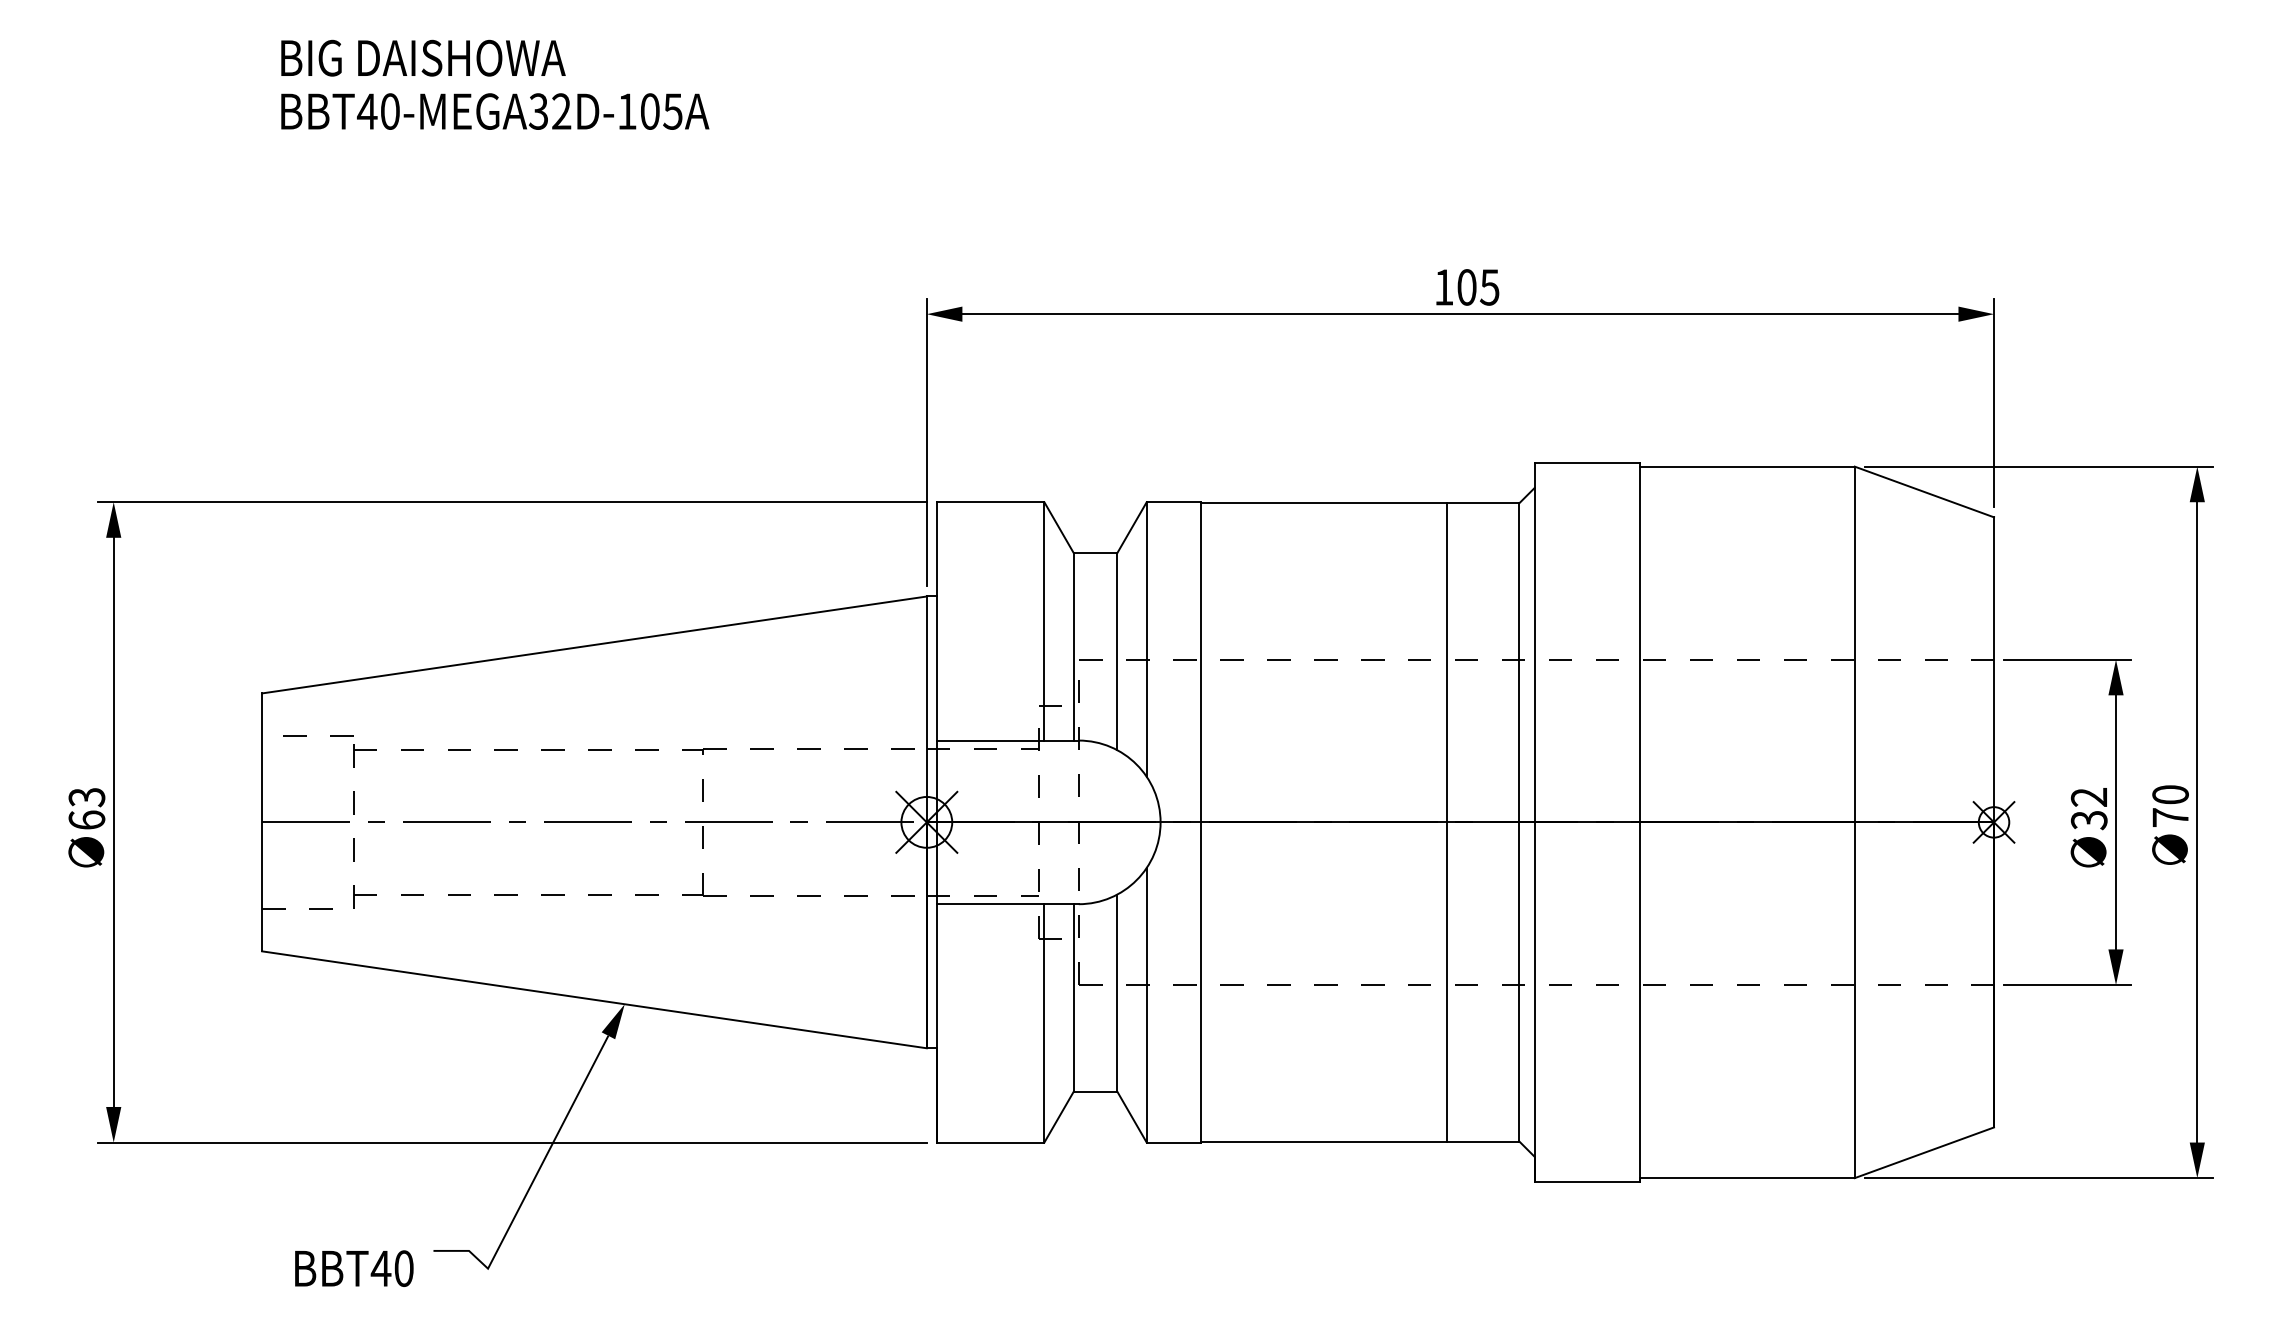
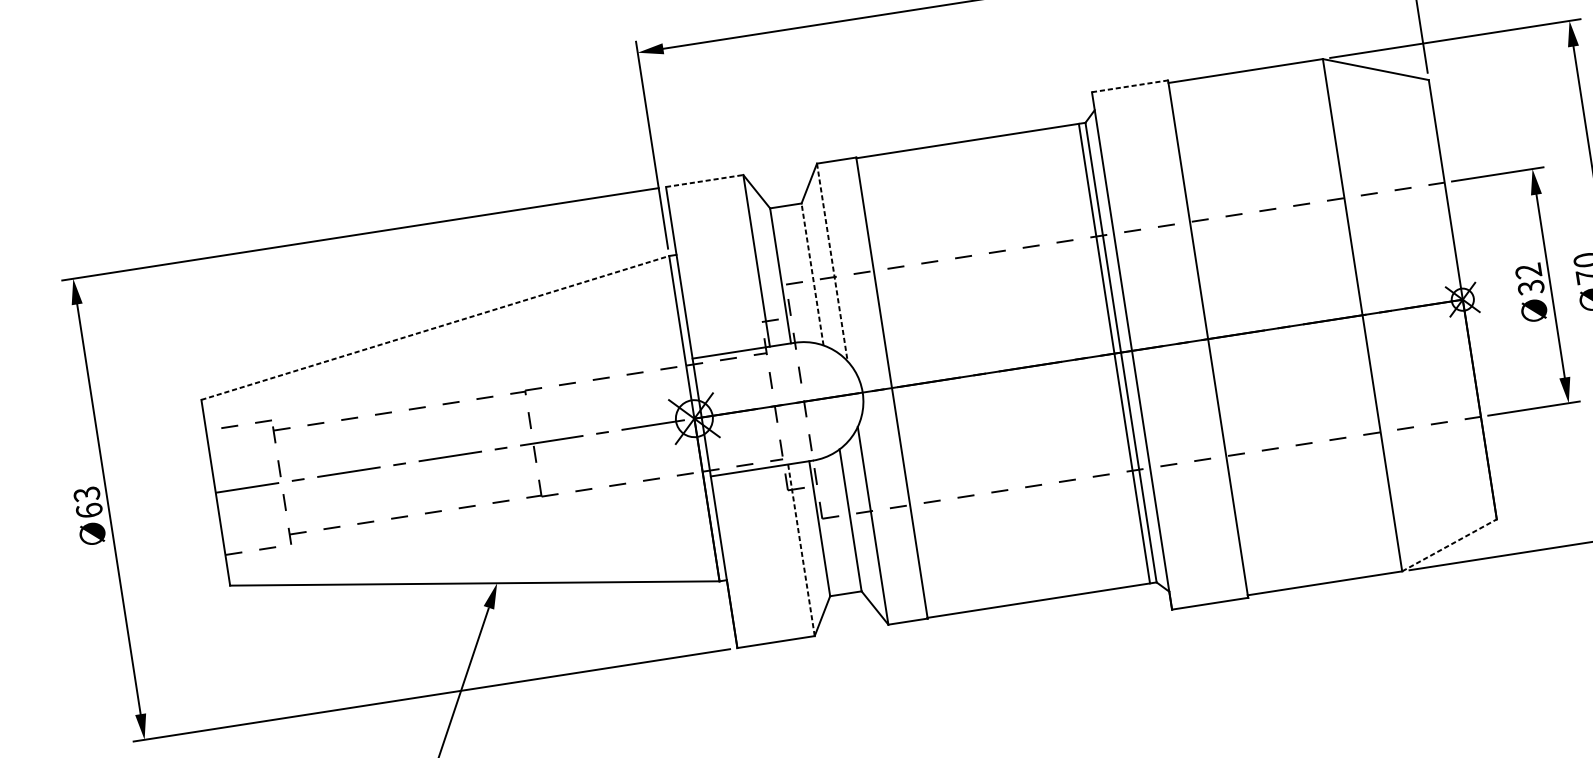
line: (1587, 463) -> (1130, 86), solid -> dashed
line: (990, 502) -> (704, 181), solid -> dashed
line: (1146, 640) -> (832, 263), solid -> dashed
line: (594, 644) -> (435, 327), solid -> dashed
line: (1117, 651) -> (812, 274), solid -> dashed
line: (1447, 822) -> (1114, 353), moved
line: (1044, 1022) -> (801, 549), solid -> dashed
line: (1924, 1152) -> (1449, 545), solid -> dashed

